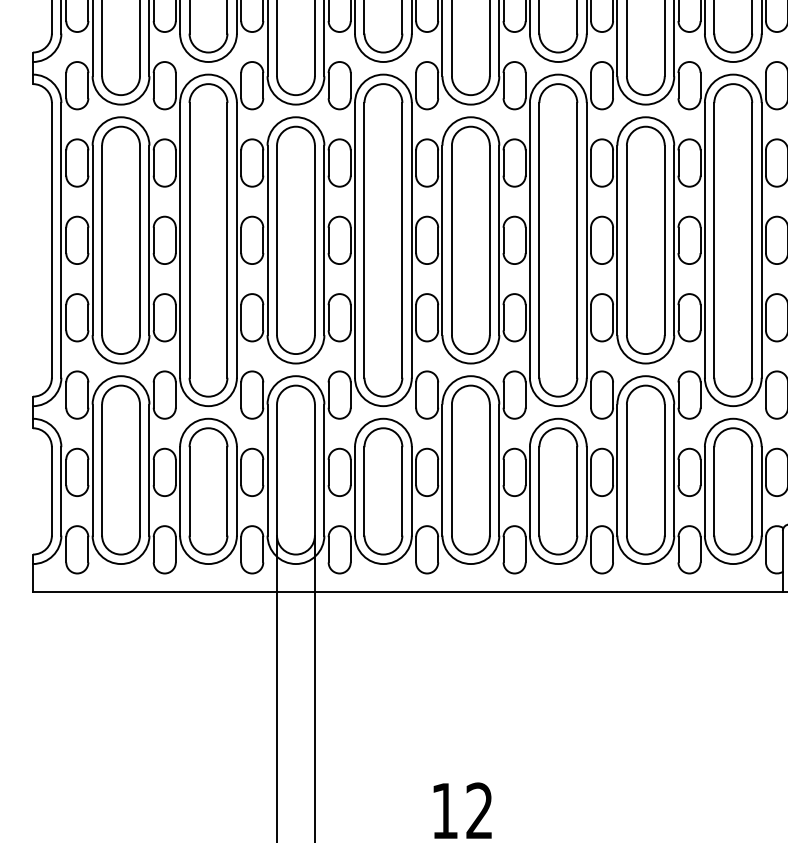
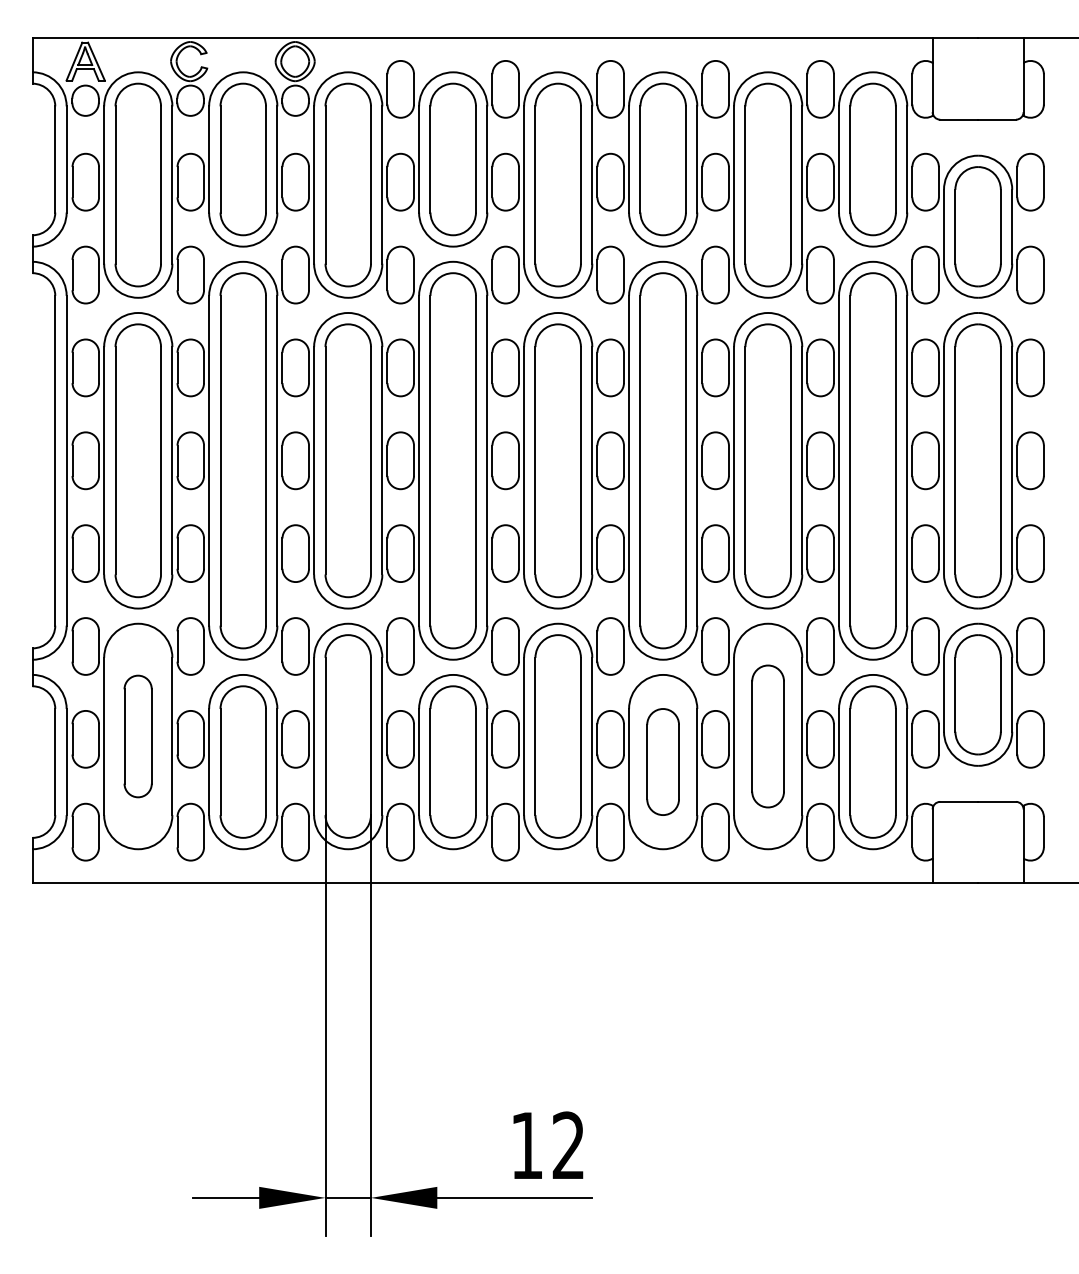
part: (120, 470) -> (137, 736), size x0.6
part: (645, 470) -> (767, 736), size x0.7
part: (557, 490) -> (662, 761), size x0.7

